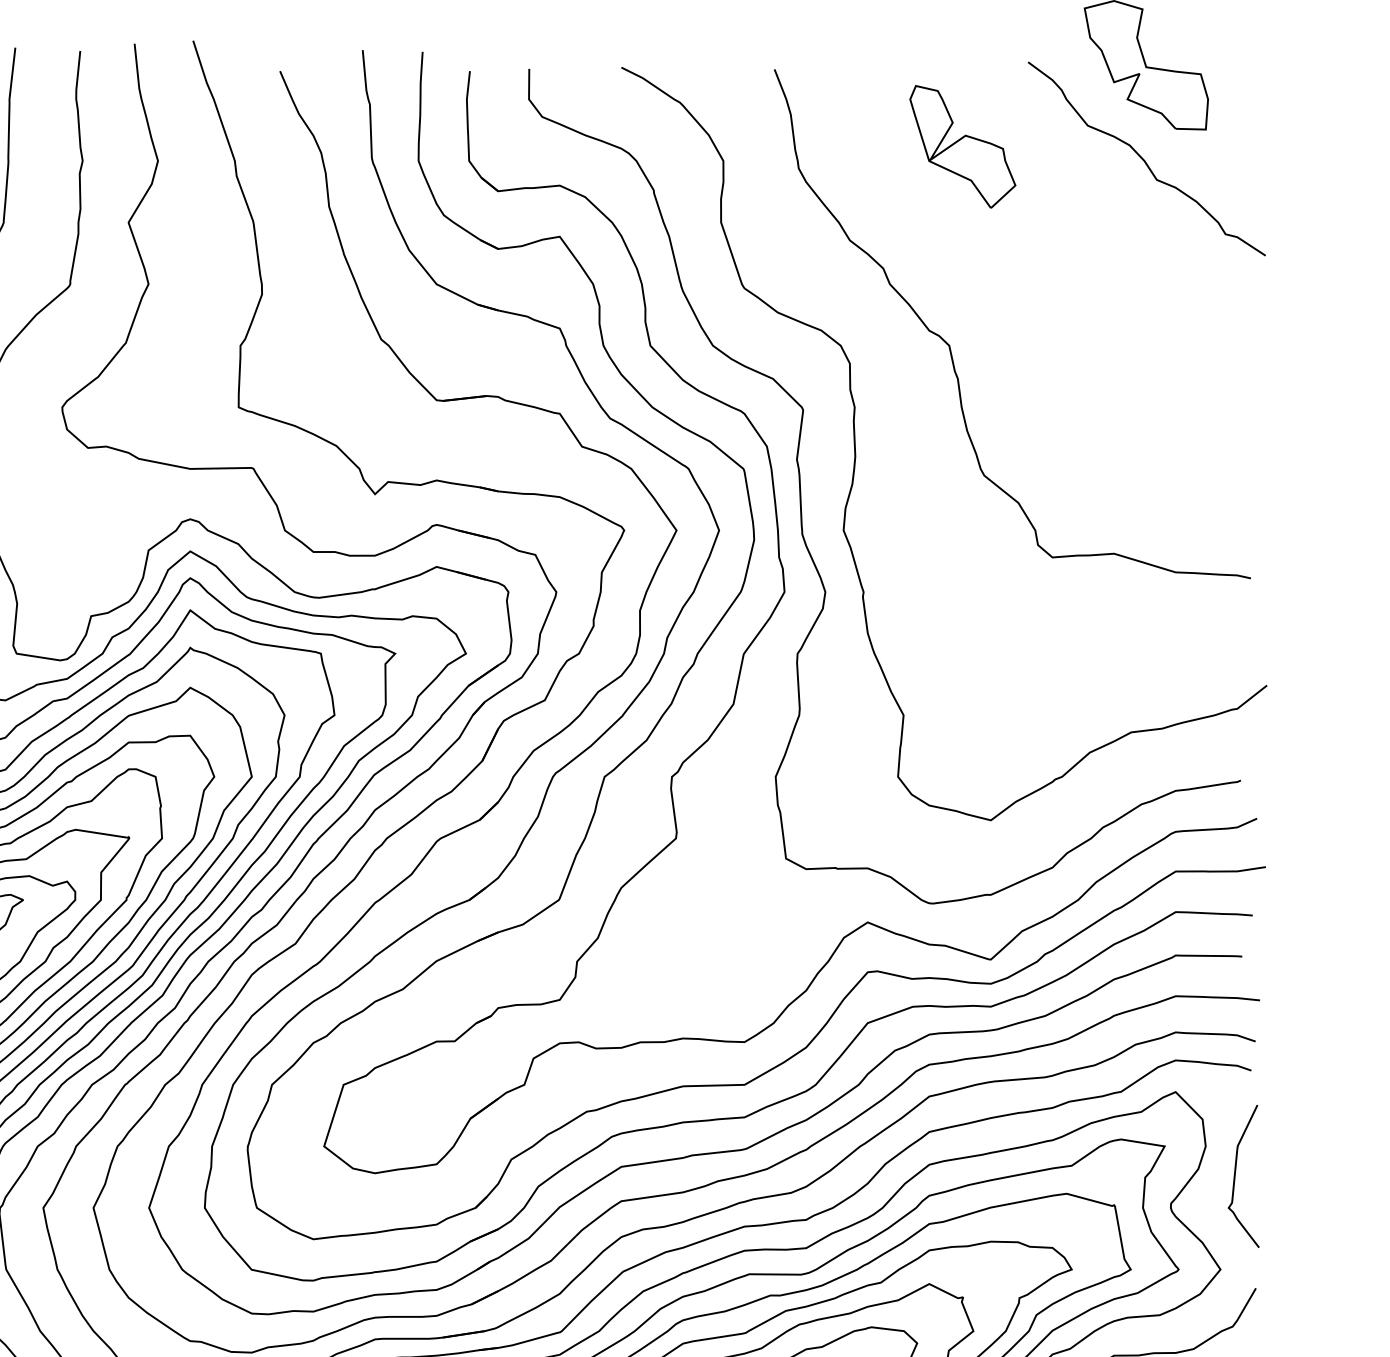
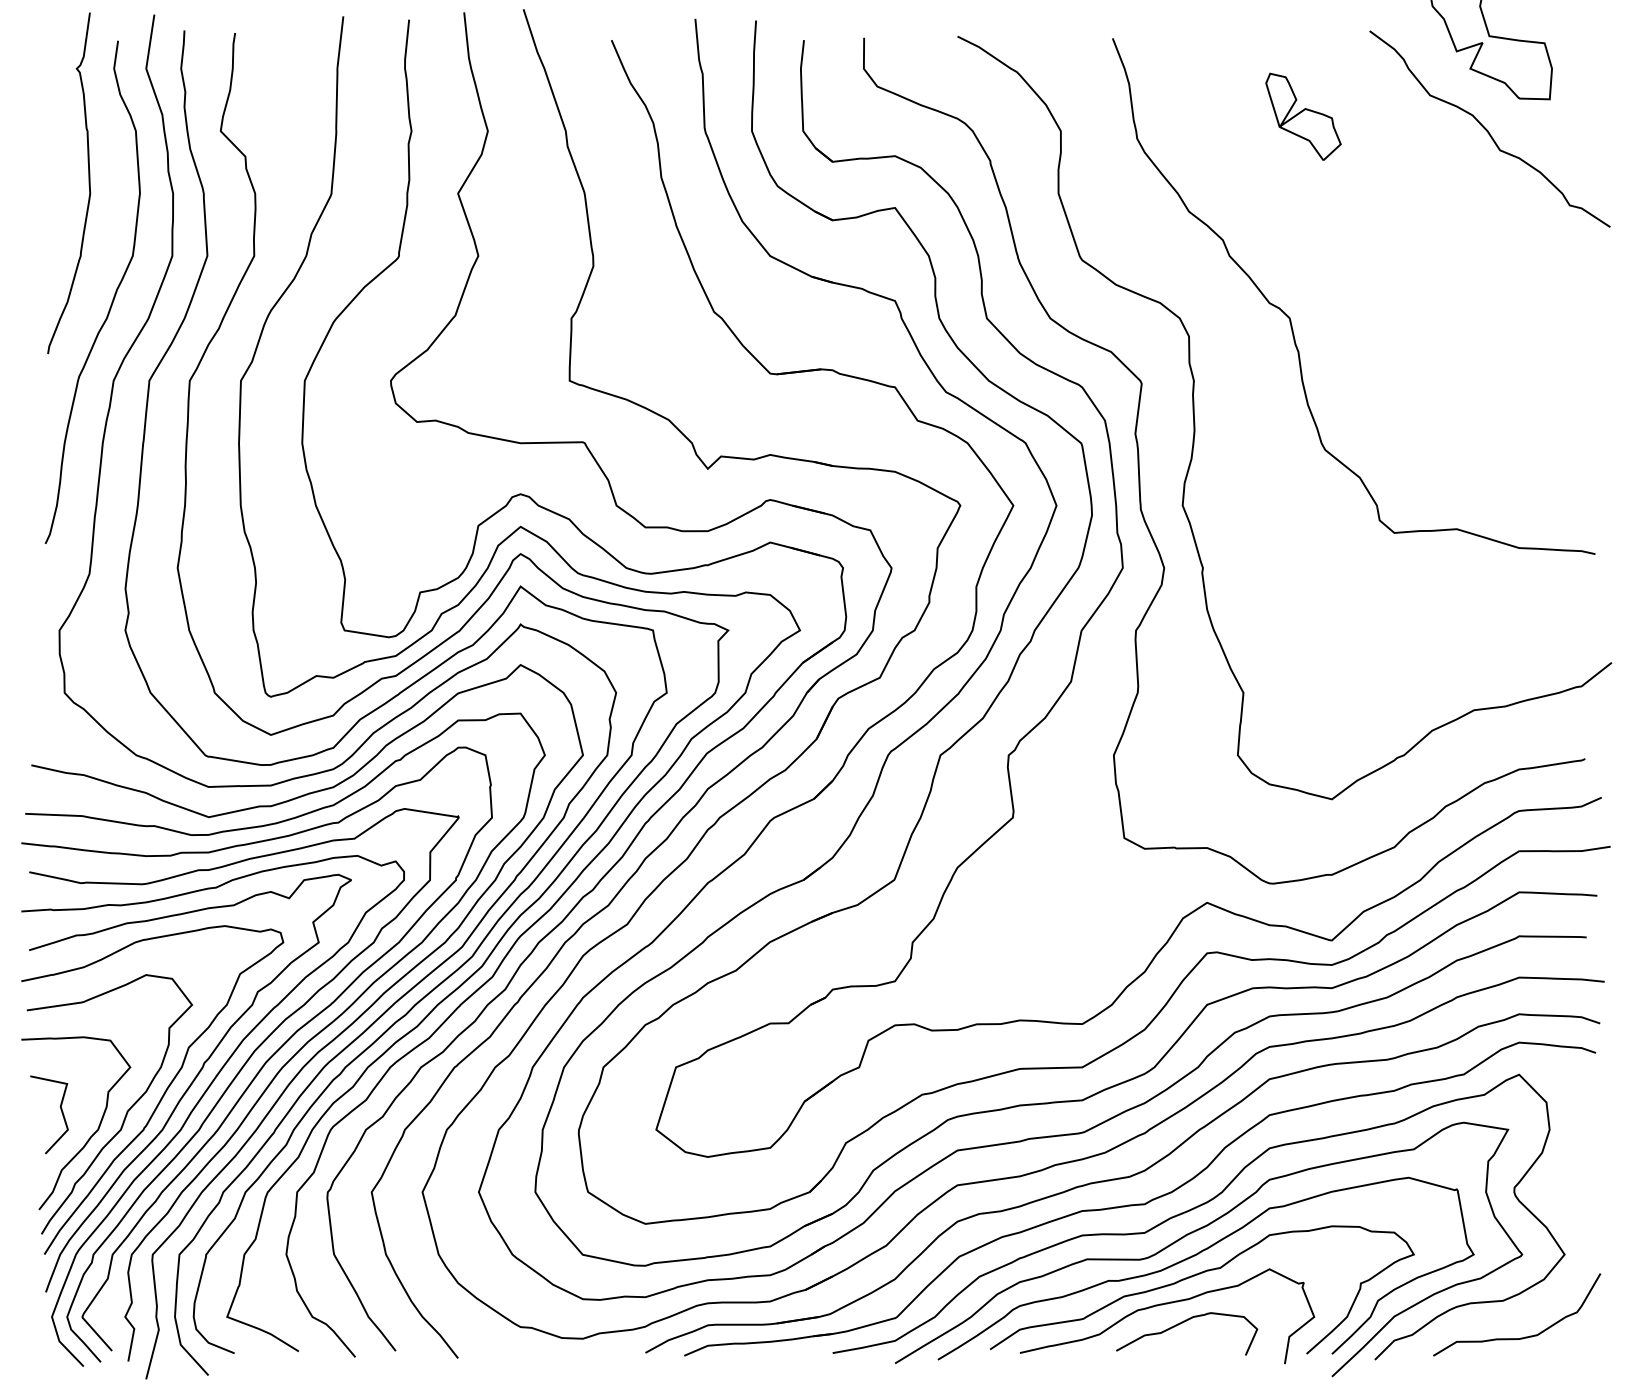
part: (962, 146) -> (1303, 116), size x0.7
curve: (1236, 1174) -> (1580, 1158), removed

